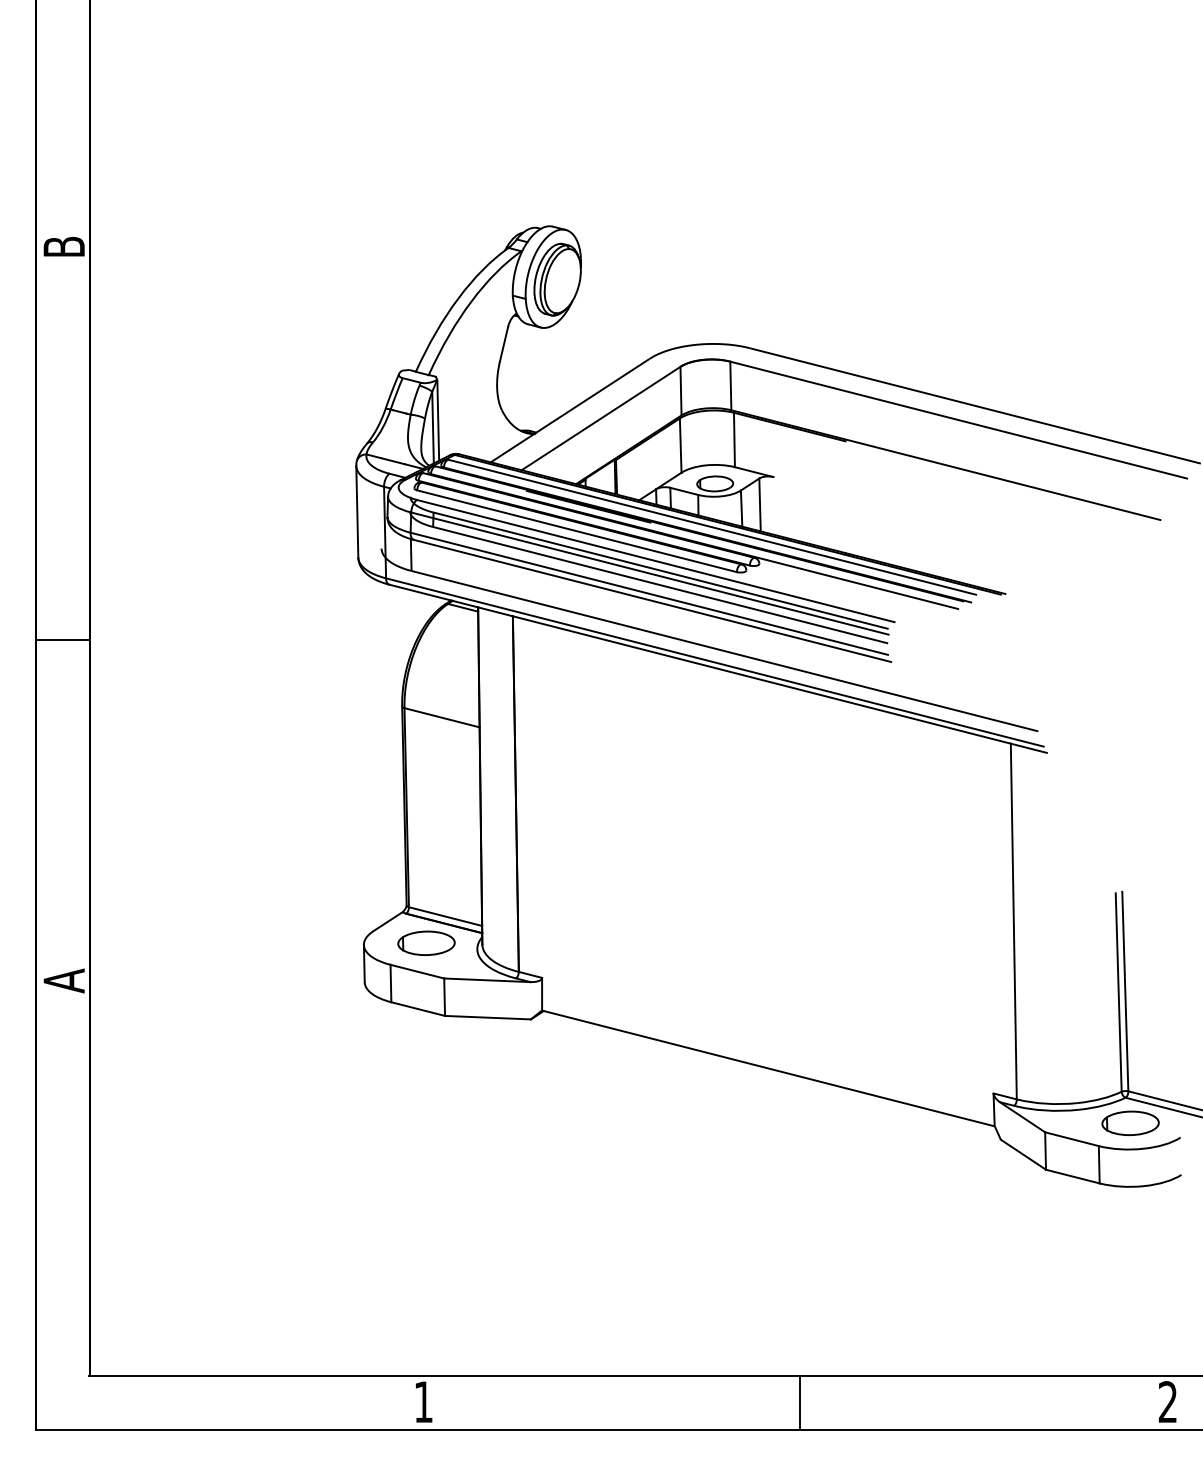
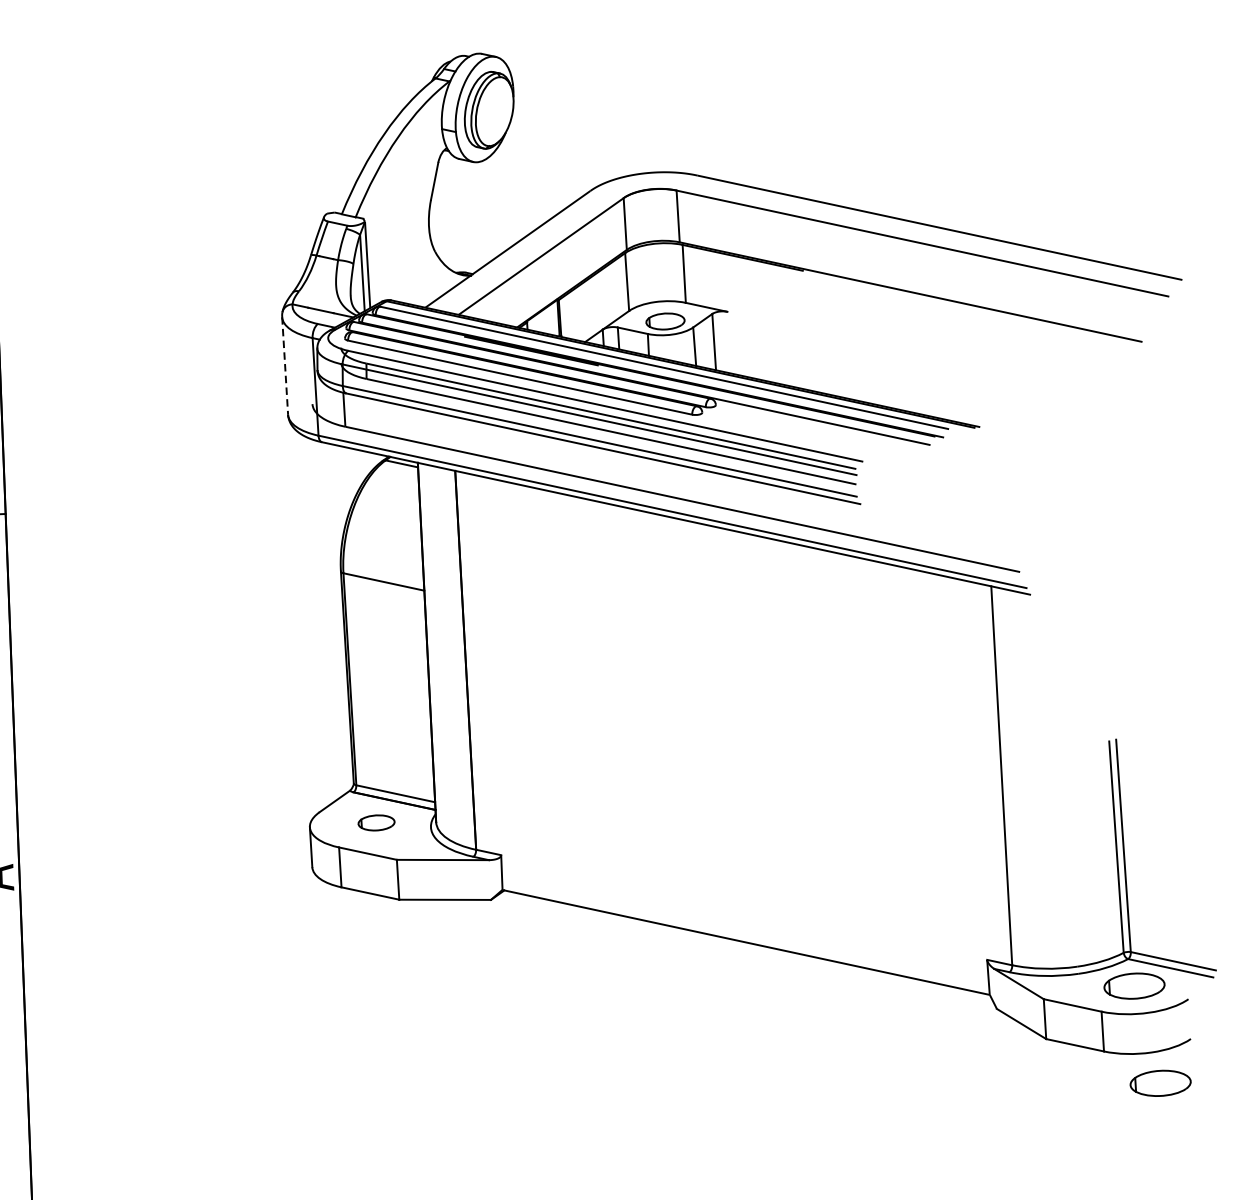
line: (357, 511) -> (285, 365), solid -> dashed
part: (426, 942) -> (376, 822), size x0.6
part: (1151, 1214) -> (1160, 1082), added

